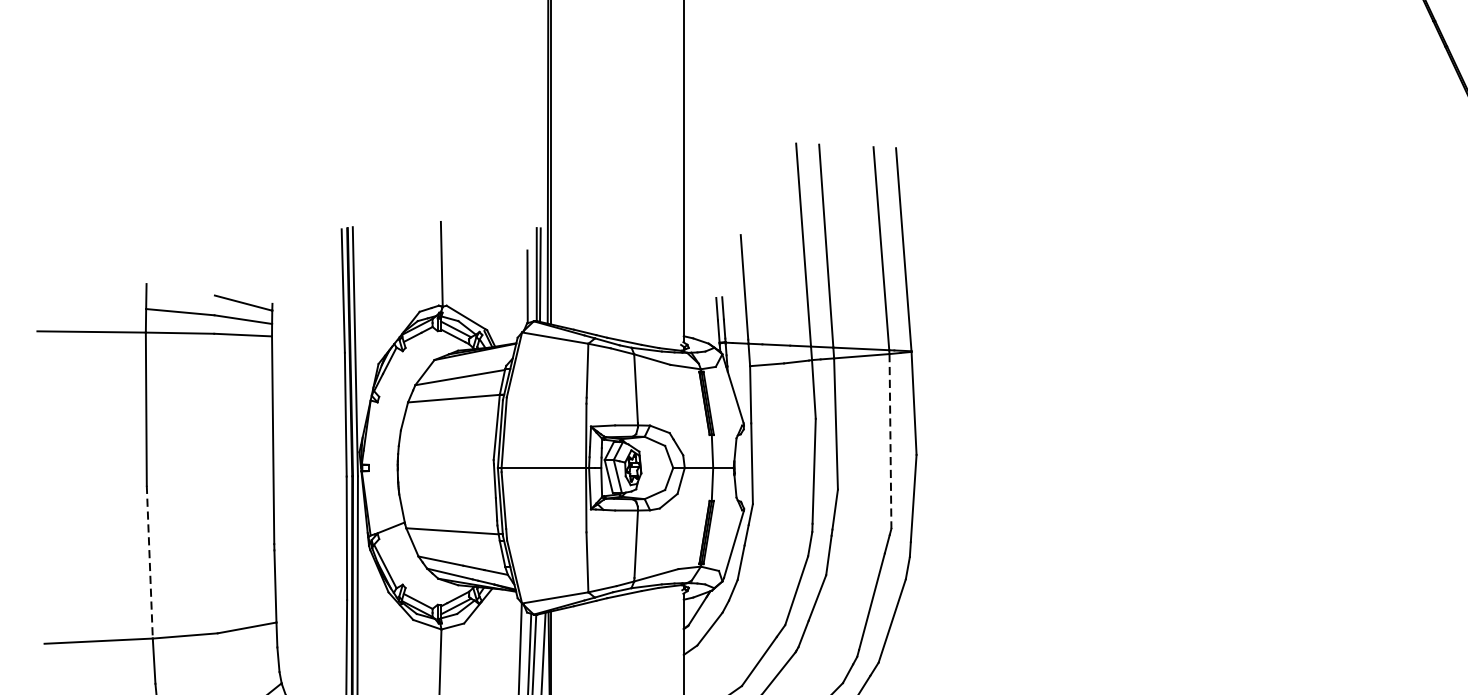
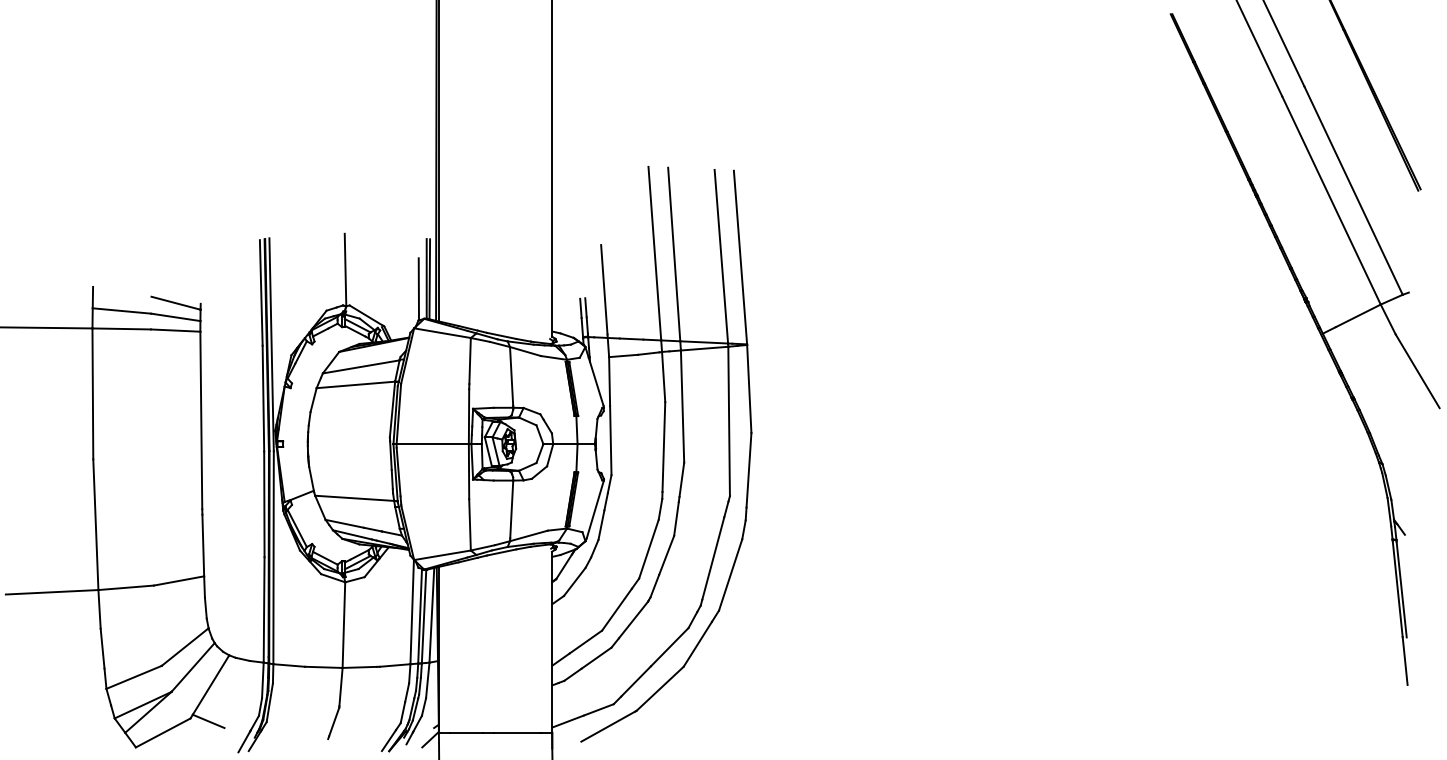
line: (890, 441) -> (729, 421), dashed -> solid
line: (149, 563) -> (95, 525), dashed -> solid

